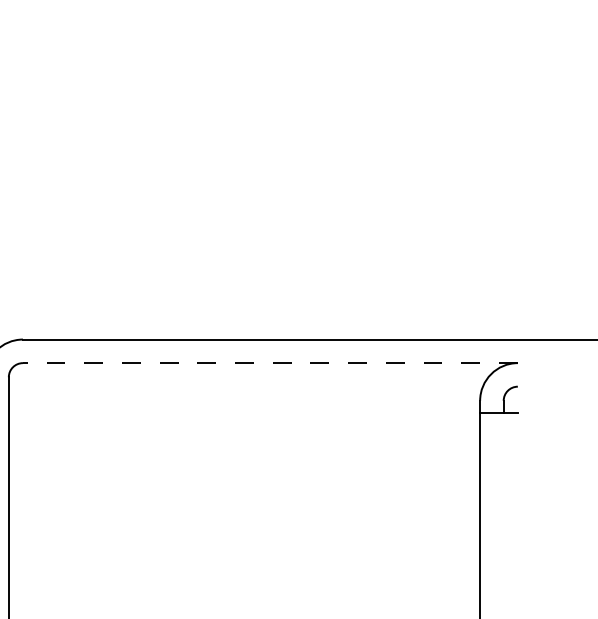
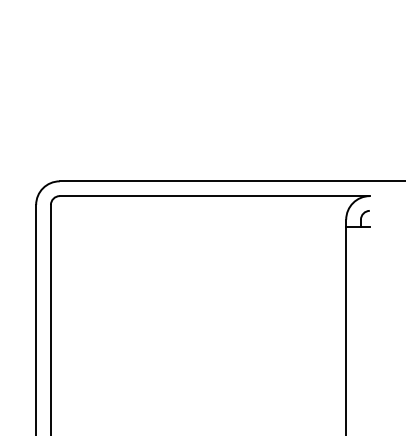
line: (269, 363) -> (214, 196), dashed -> solid

